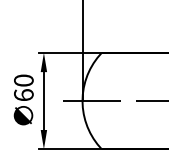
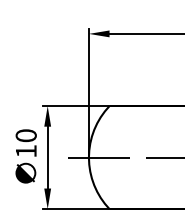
text: (23, 94) -> (25, 150), 60 -> 10

